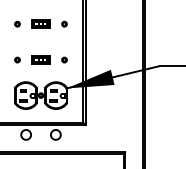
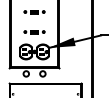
part: (40, 23) -> (34, 11), size x0.7
part: (40, 58) -> (34, 31), size x0.7

